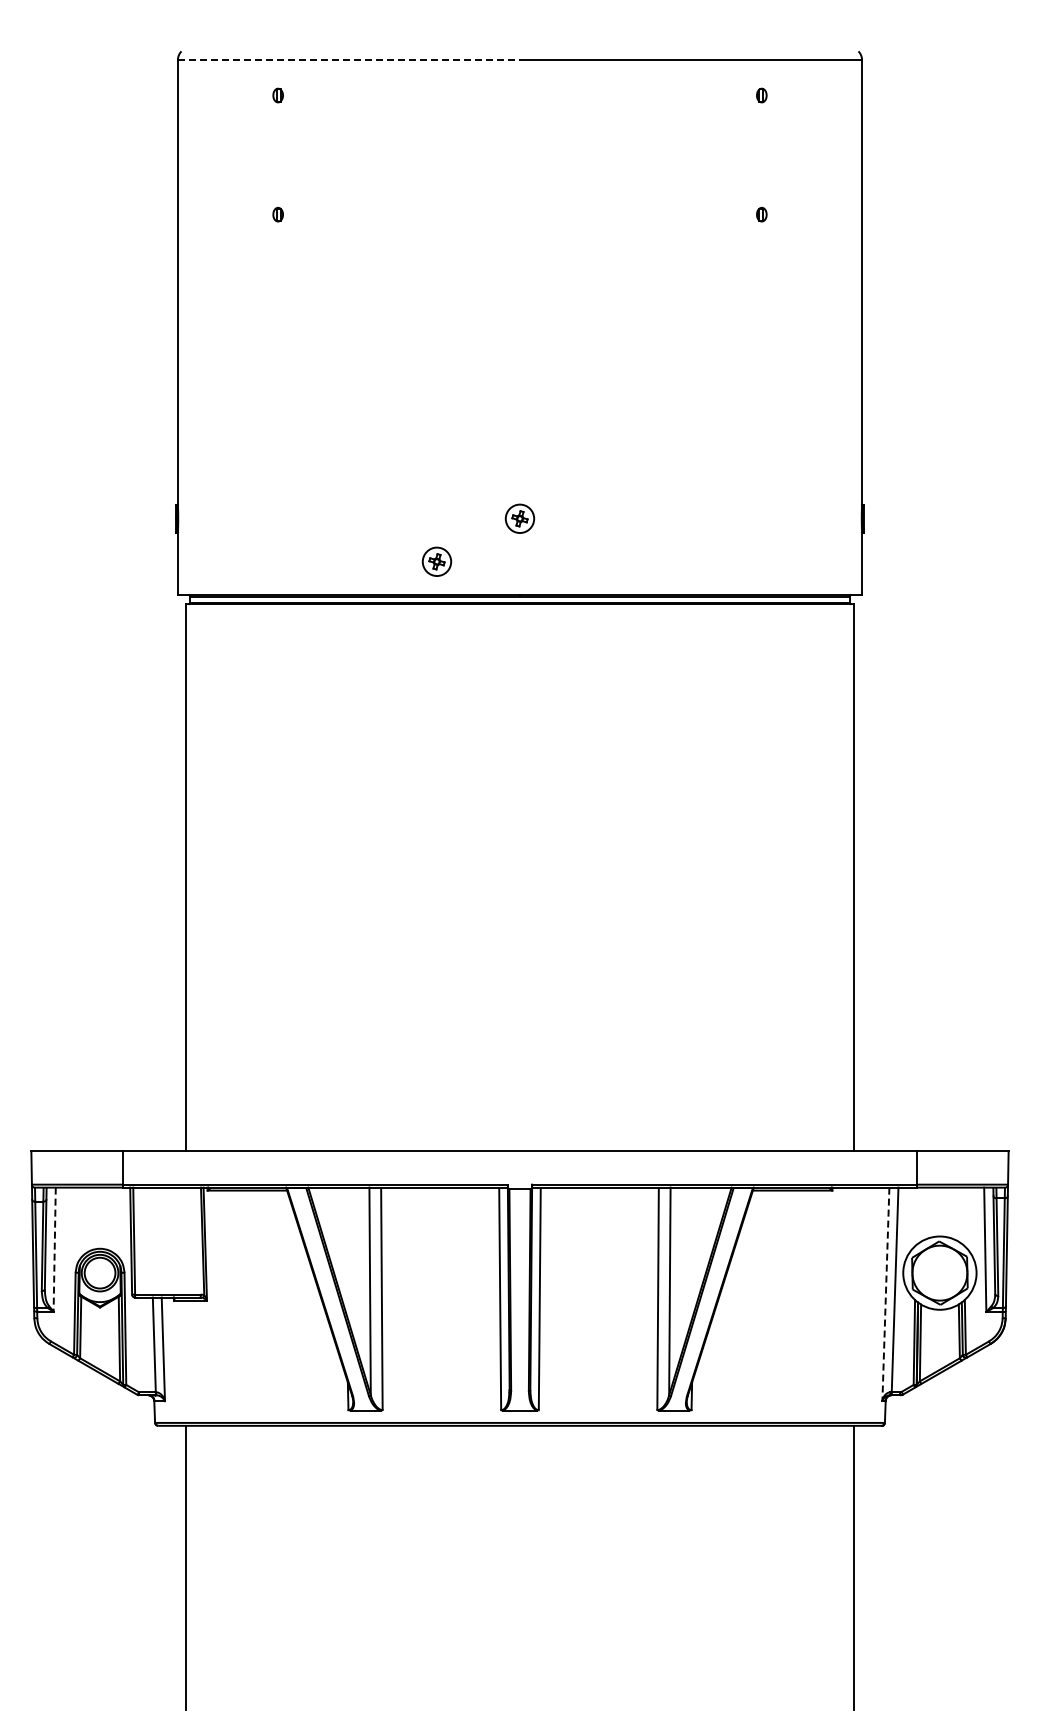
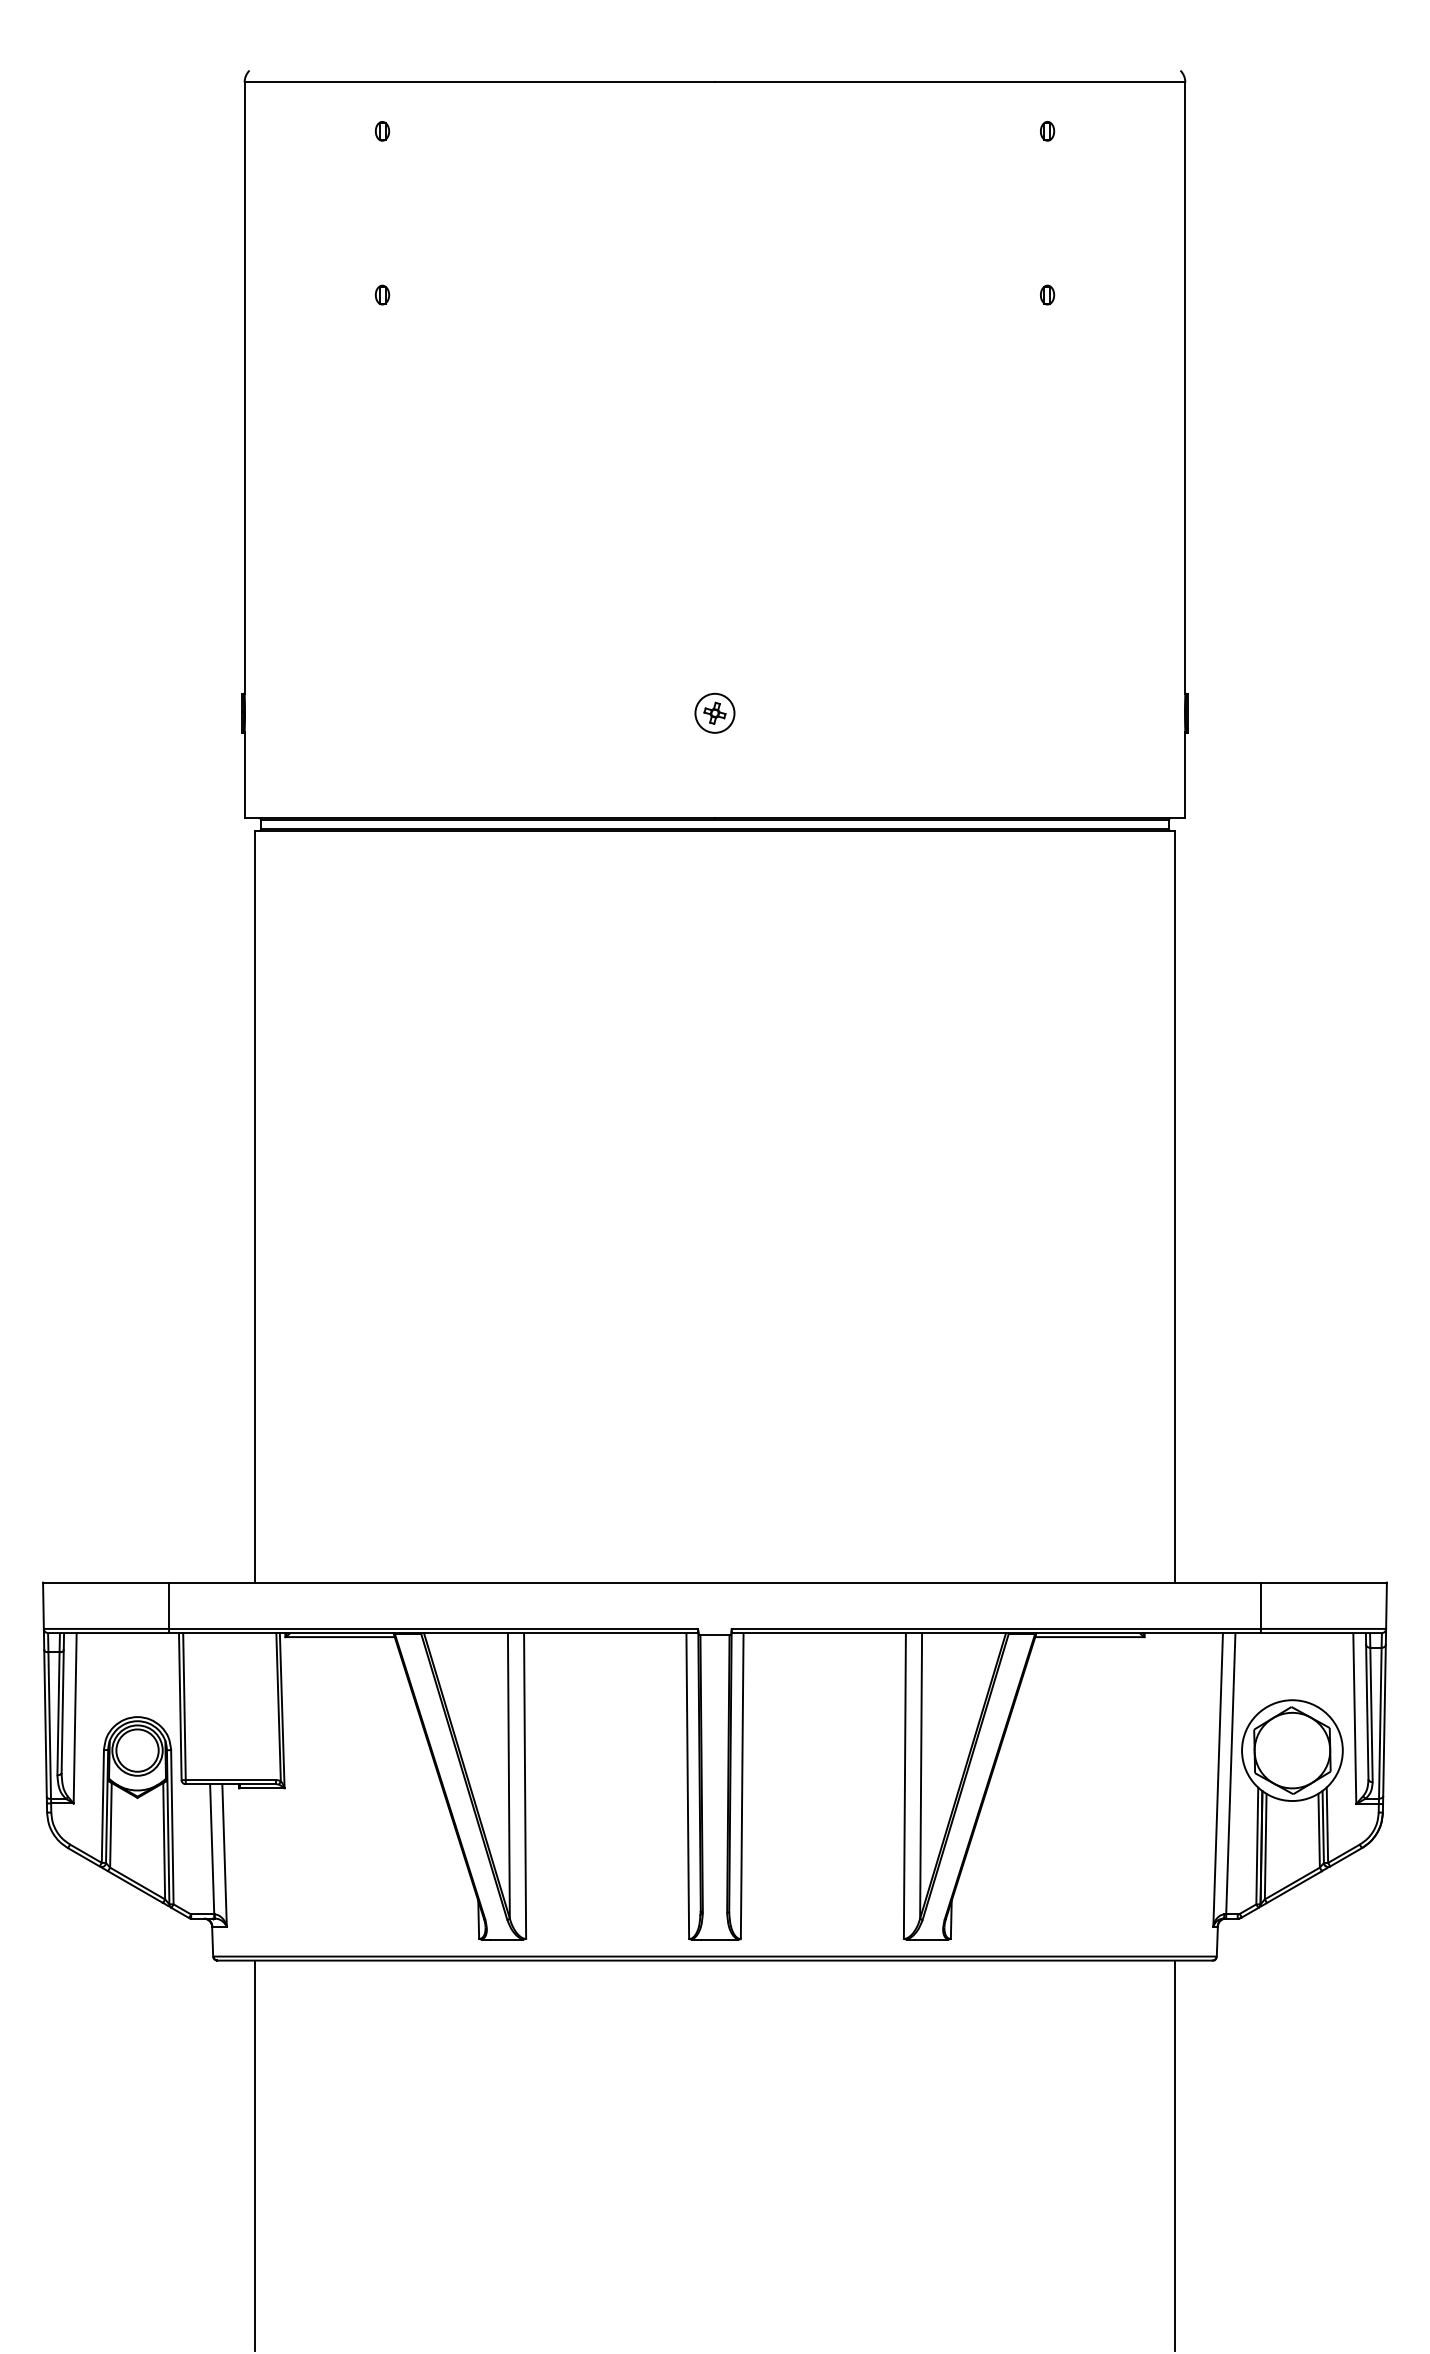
line: (349, 59) -> (480, 81), dashed -> solid
part: (436, 561) -> (600, 772), removed
line: (54, 1249) -> (74, 1718), dashed -> solid
line: (885, 1294) -> (1217, 1779), dashed -> solid

